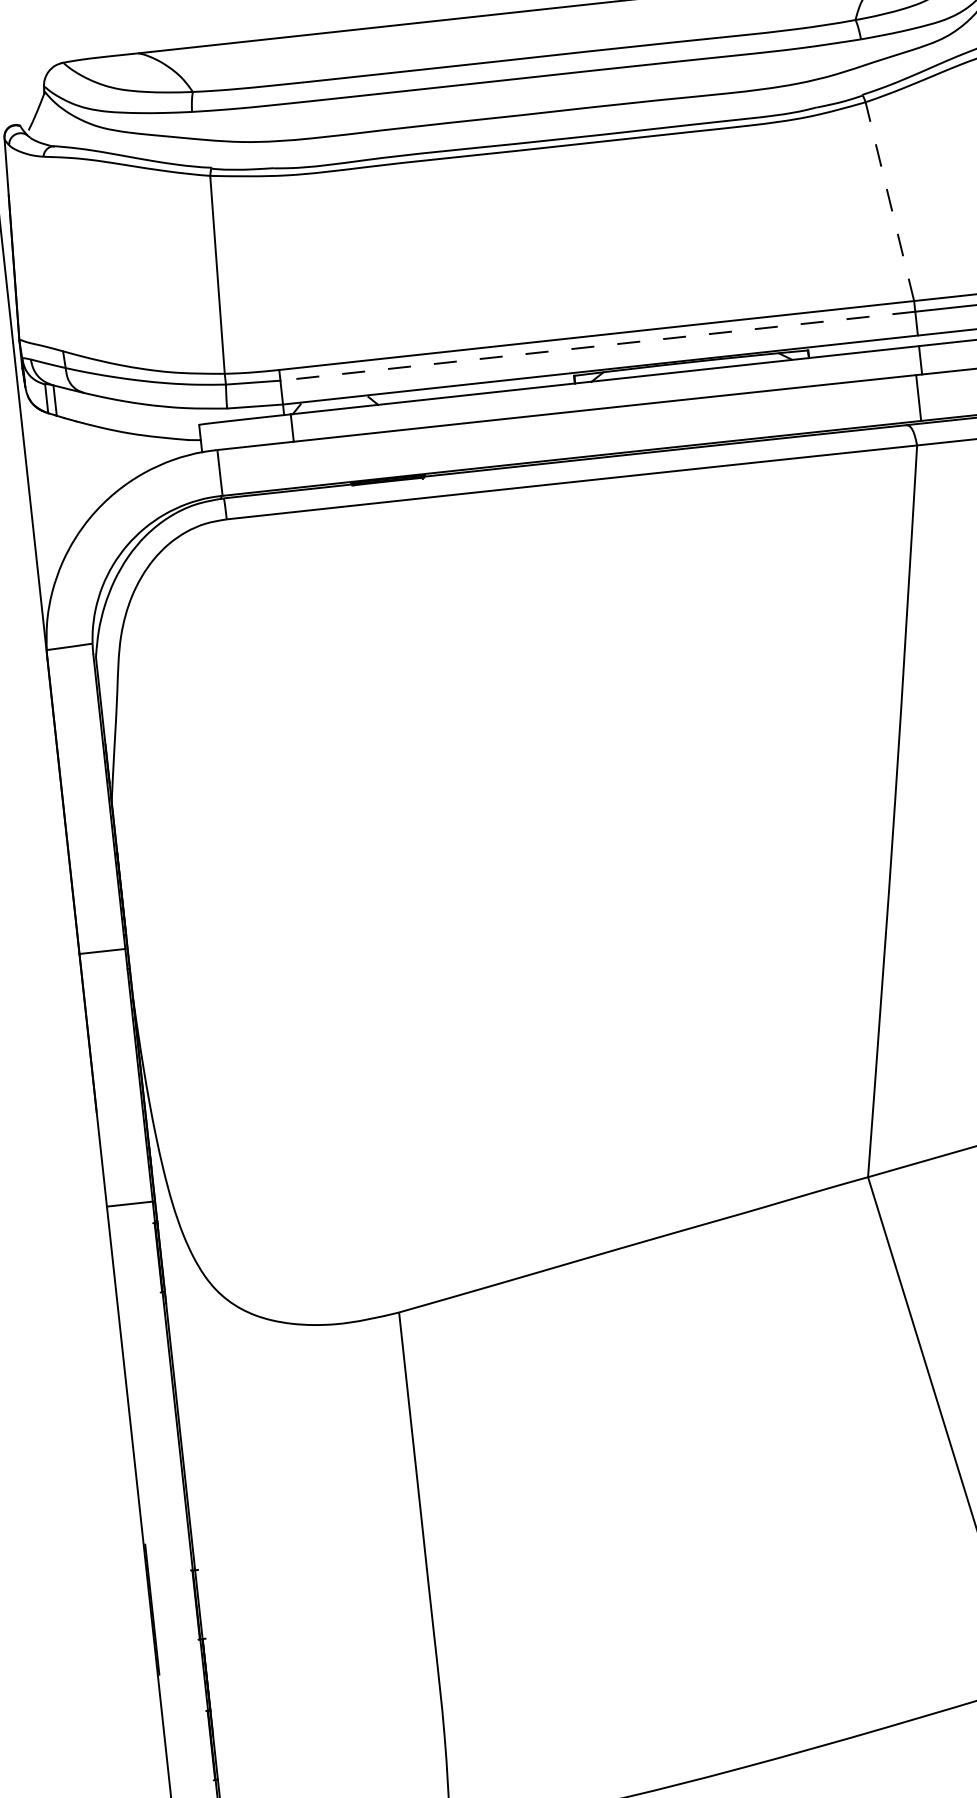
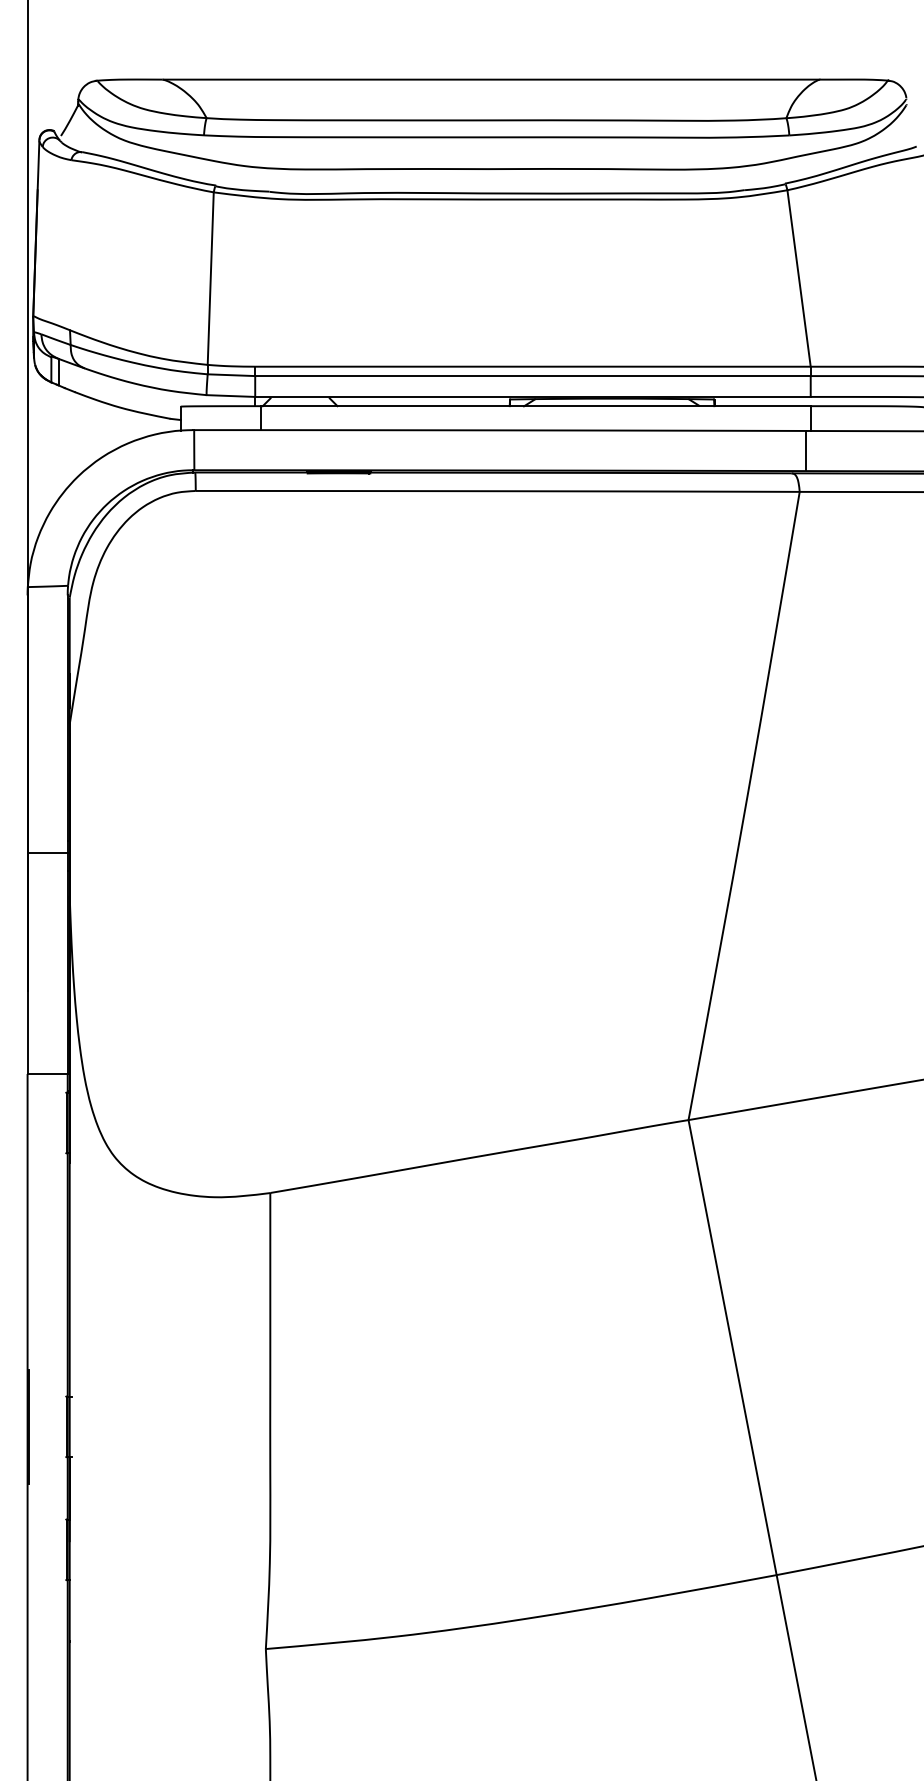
line: (890, 201) -> (799, 278), dashed -> solid
line: (597, 346) -> (532, 376), dashed -> solid

